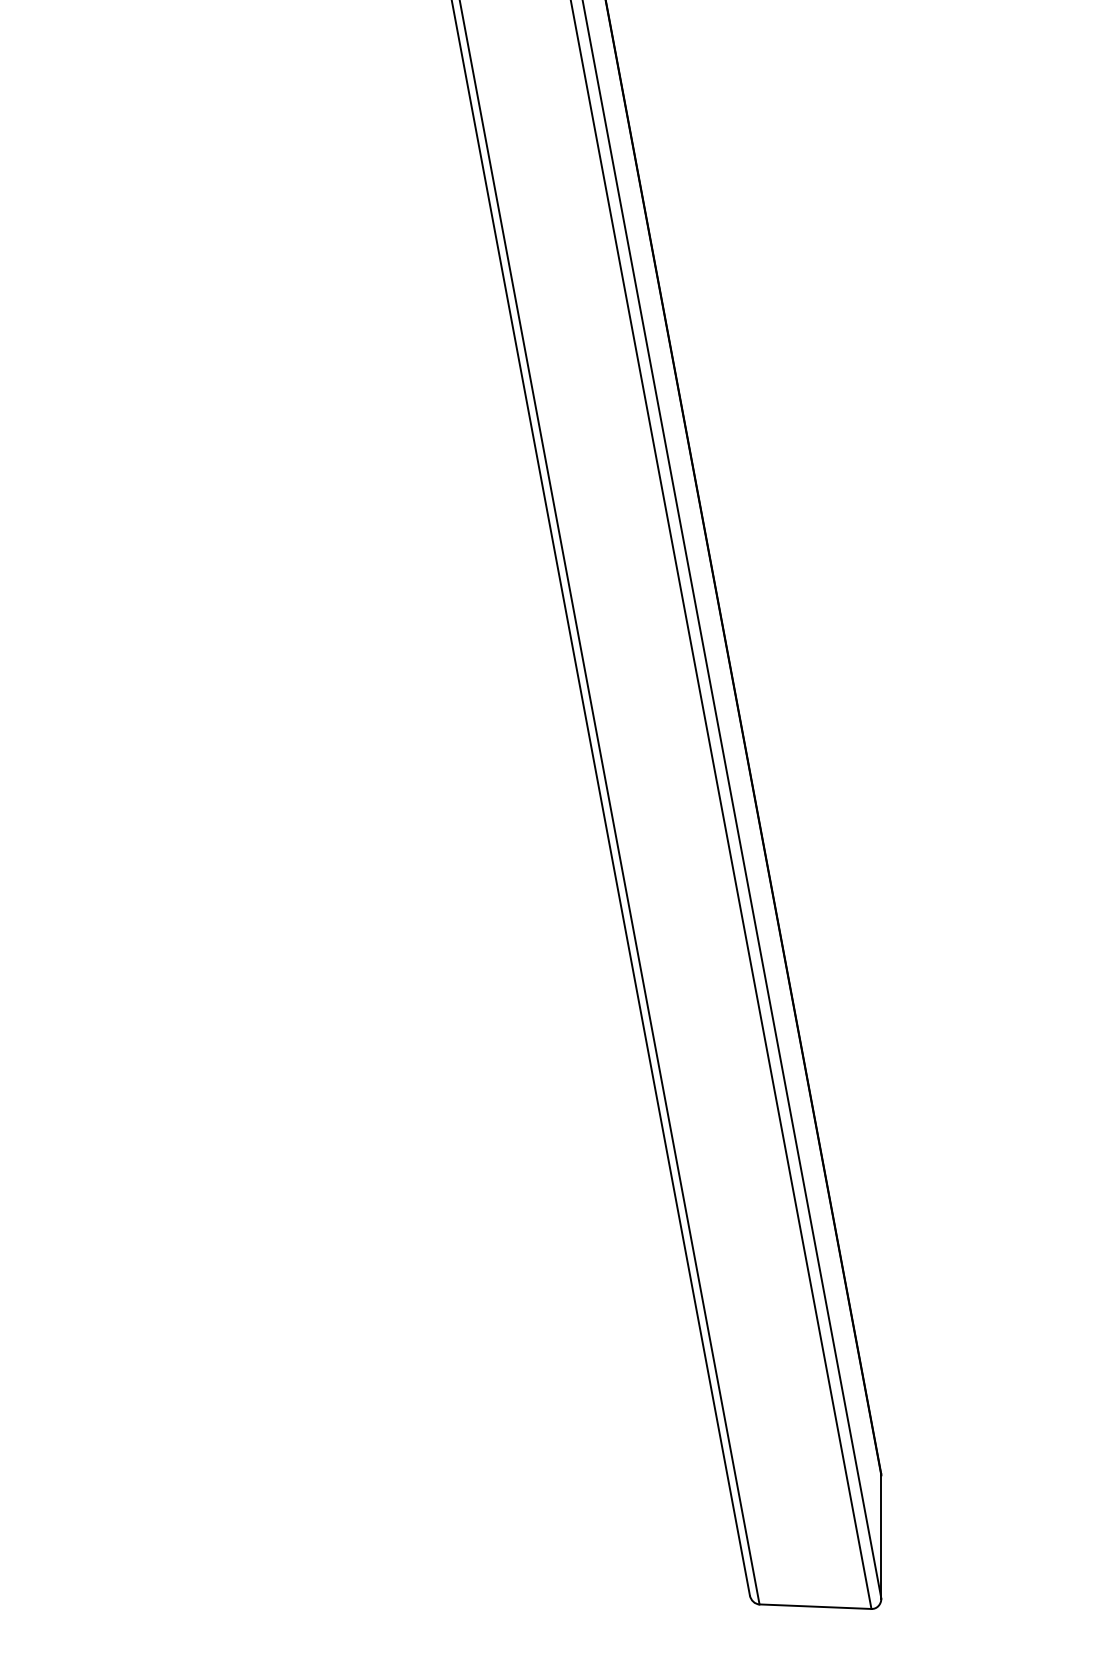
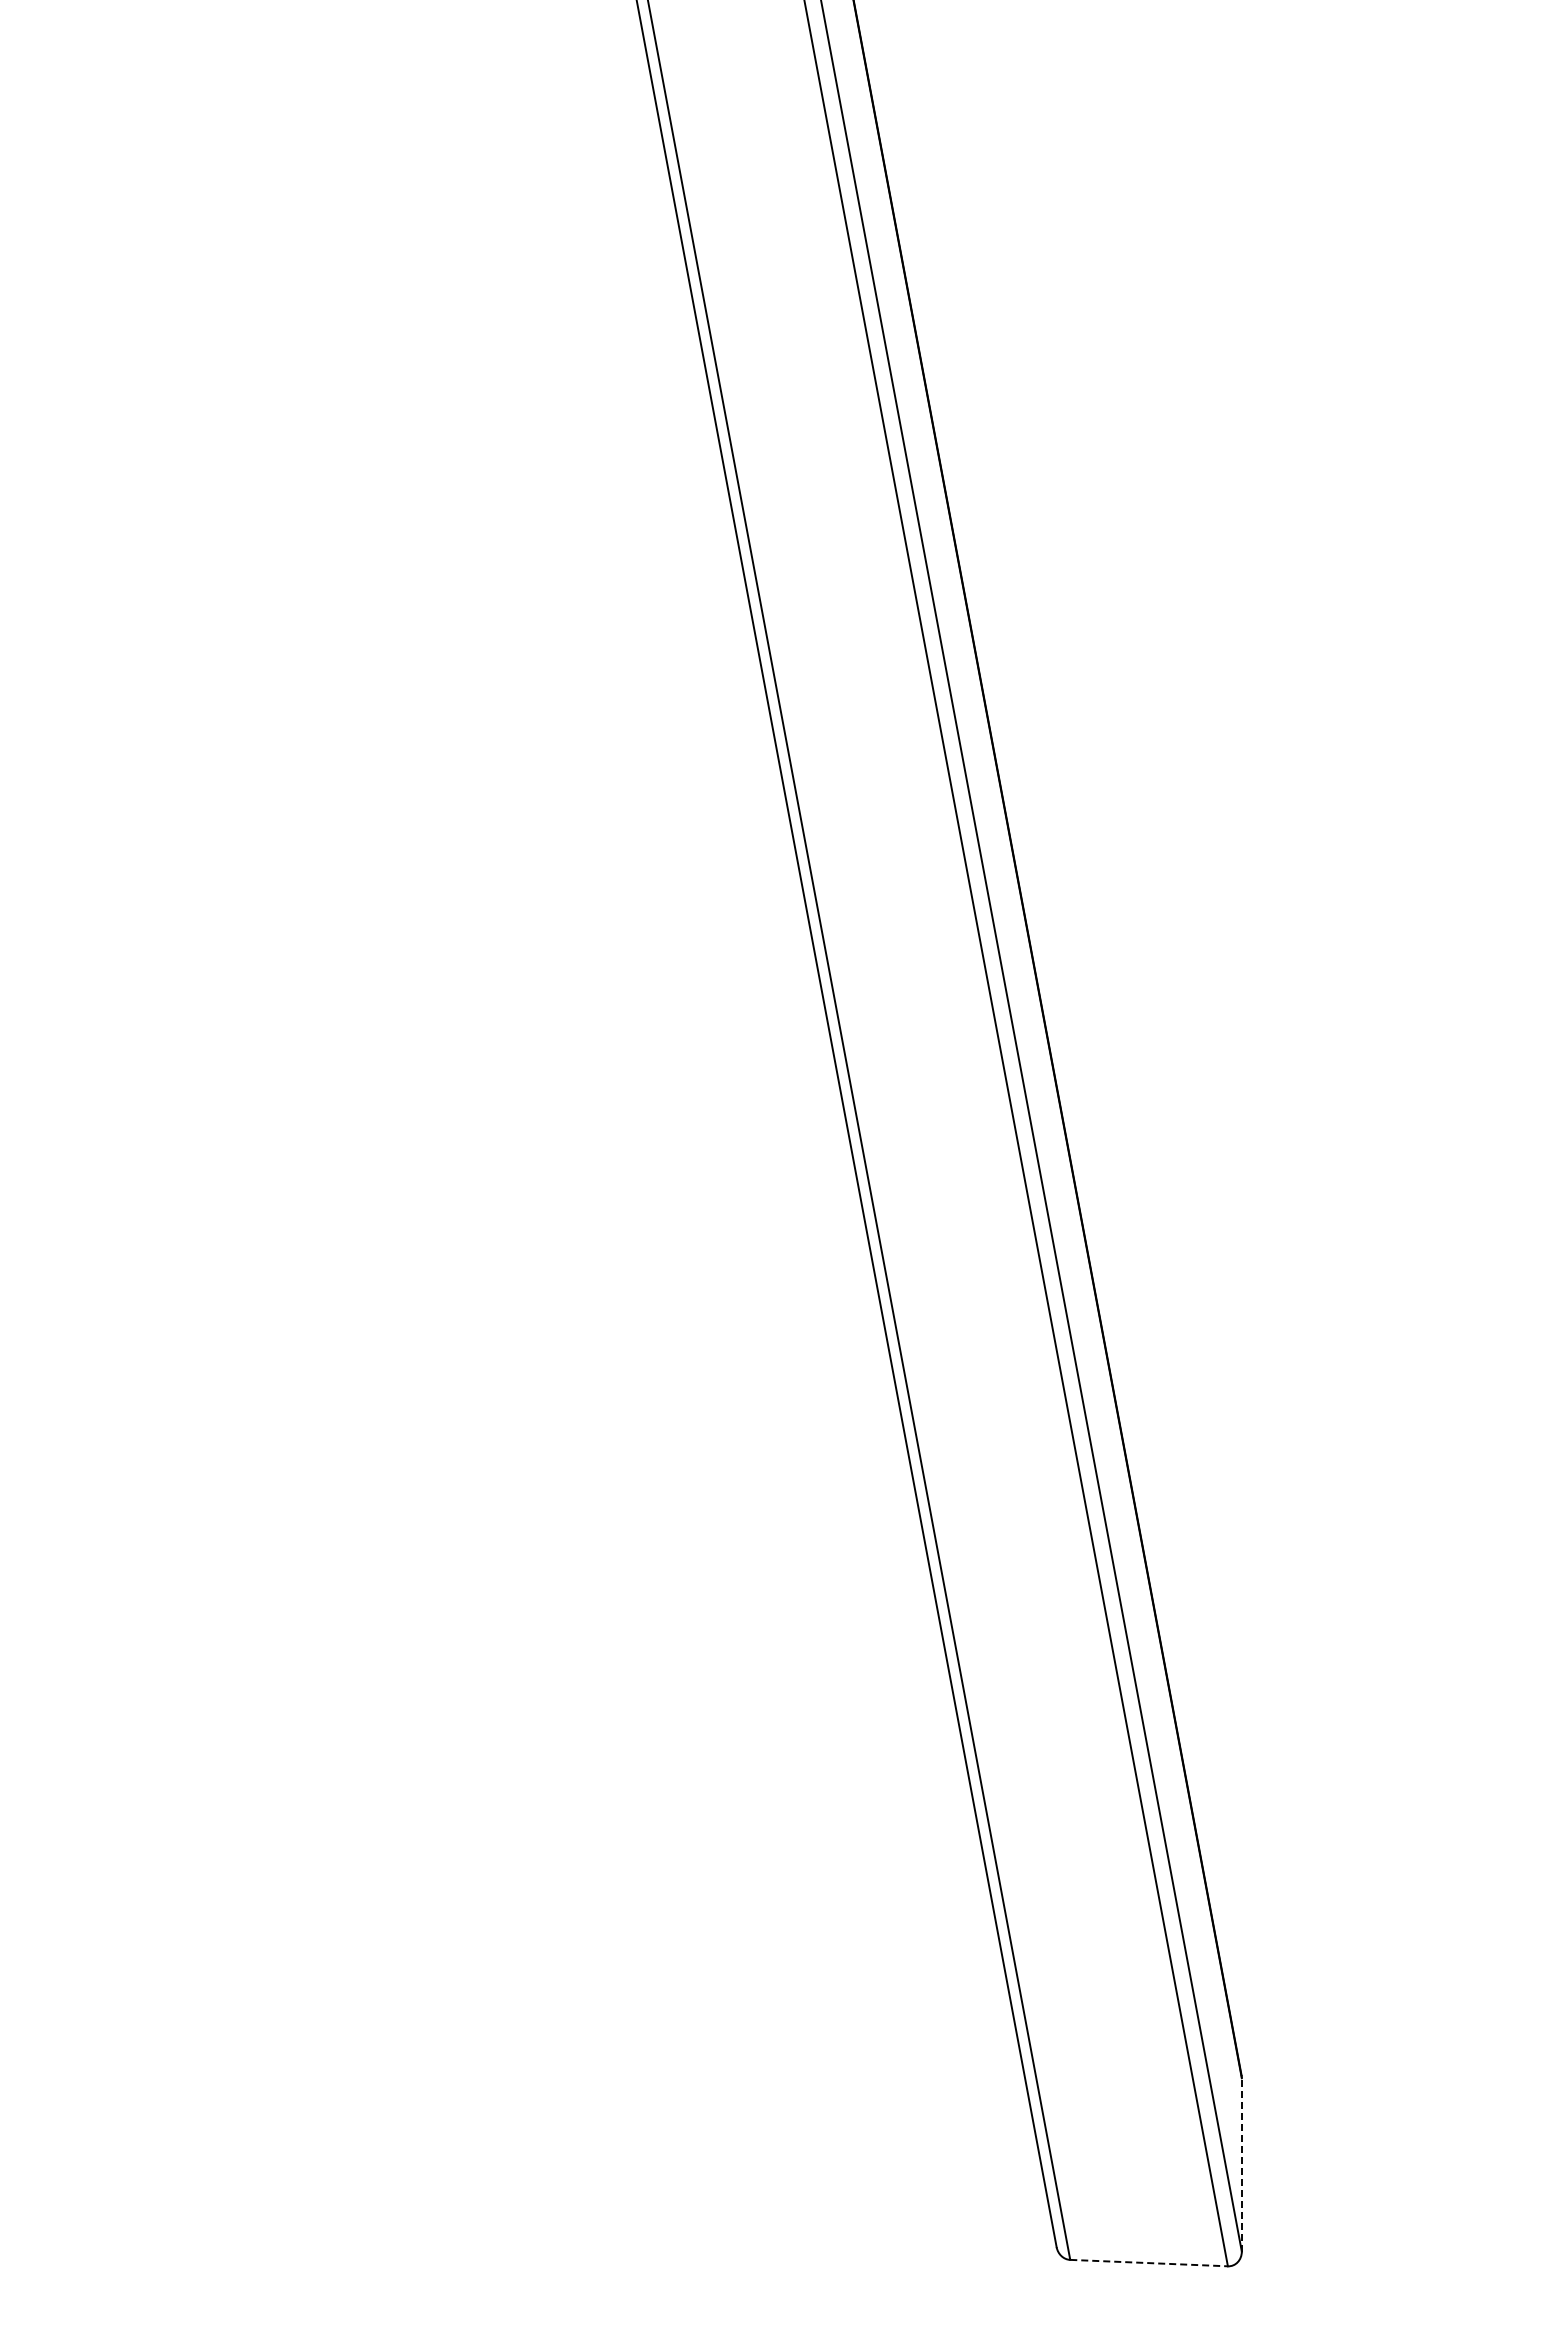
line: (881, 1536) -> (1241, 2164), solid -> dashed
line: (815, 1606) -> (1149, 2263), solid -> dashed

